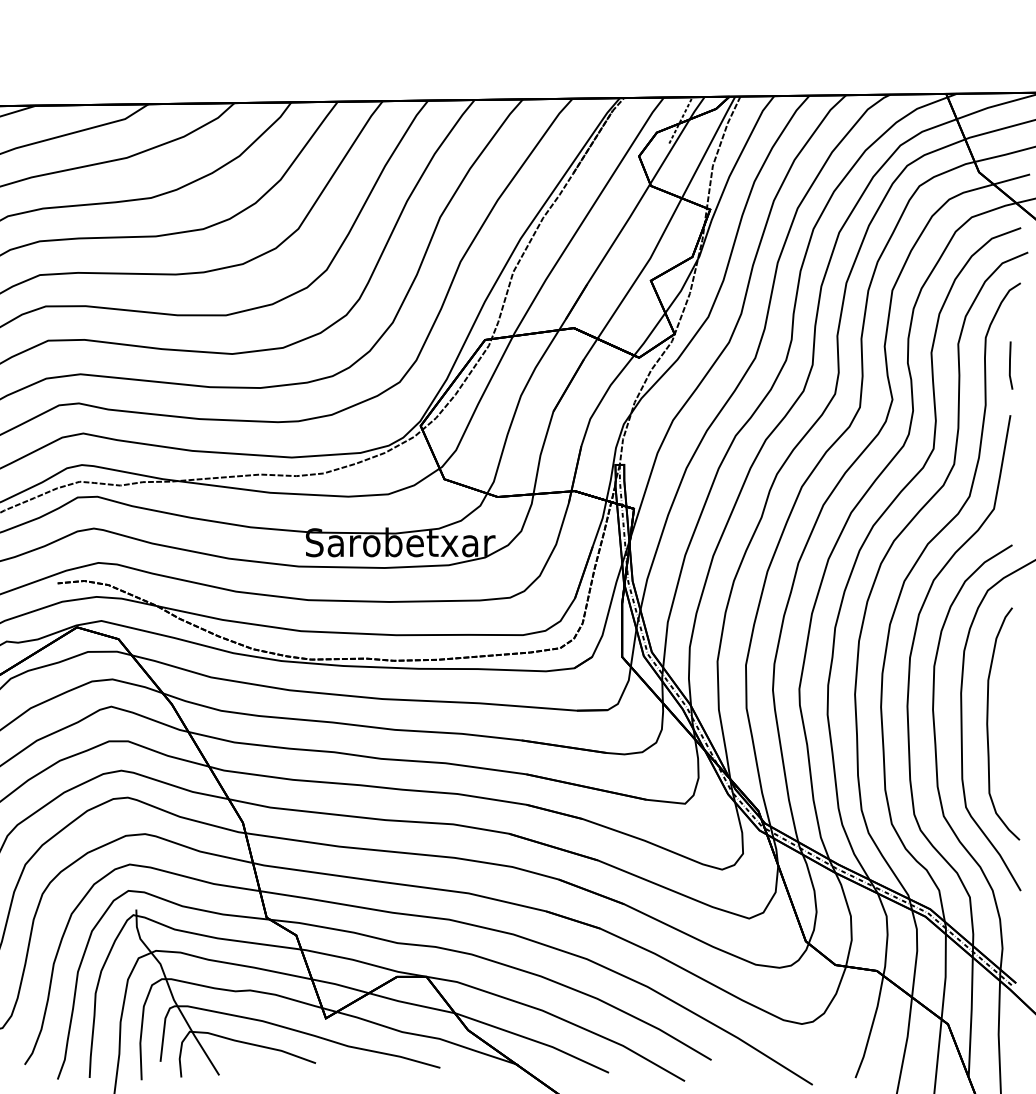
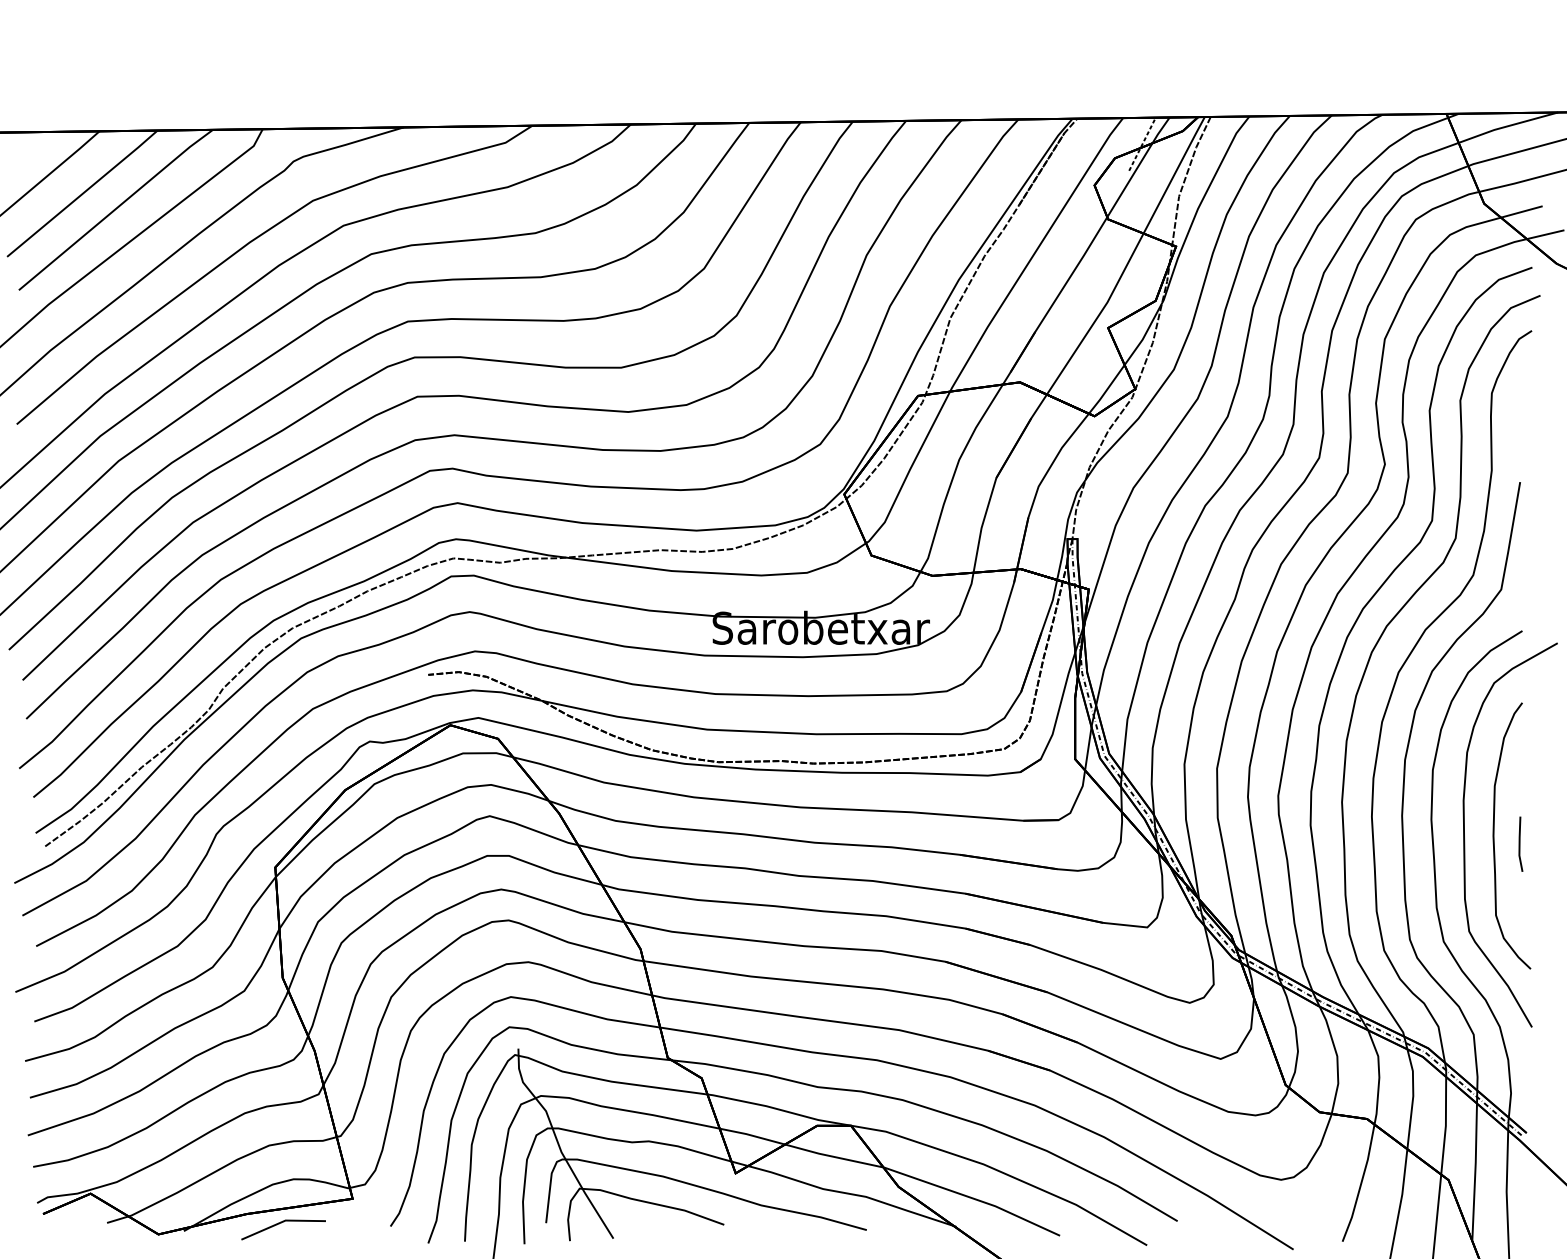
line: (1010, 364) -> (1520, 843), moved

